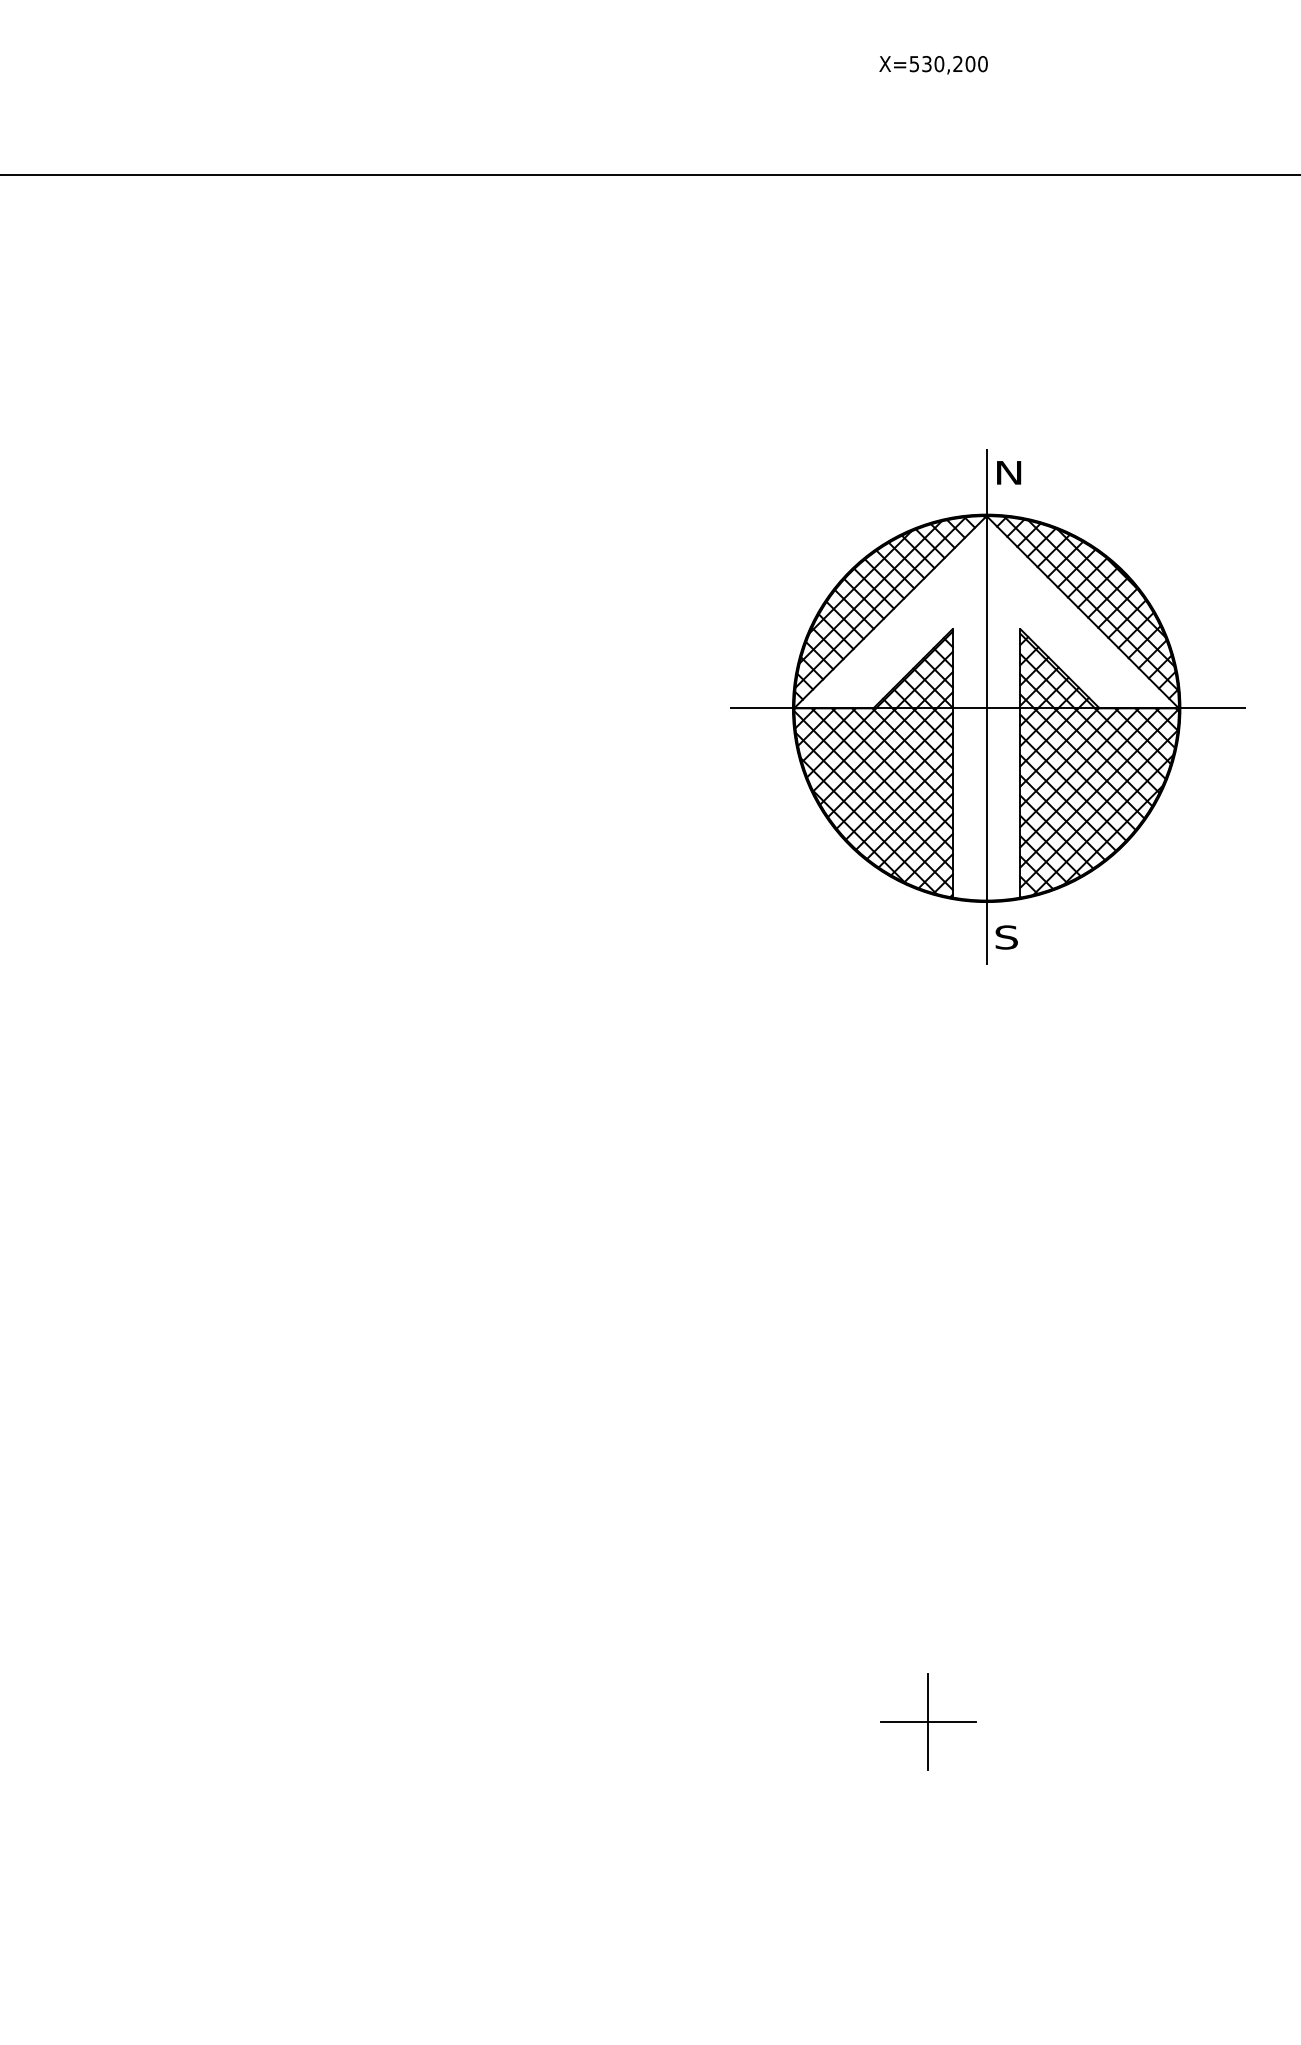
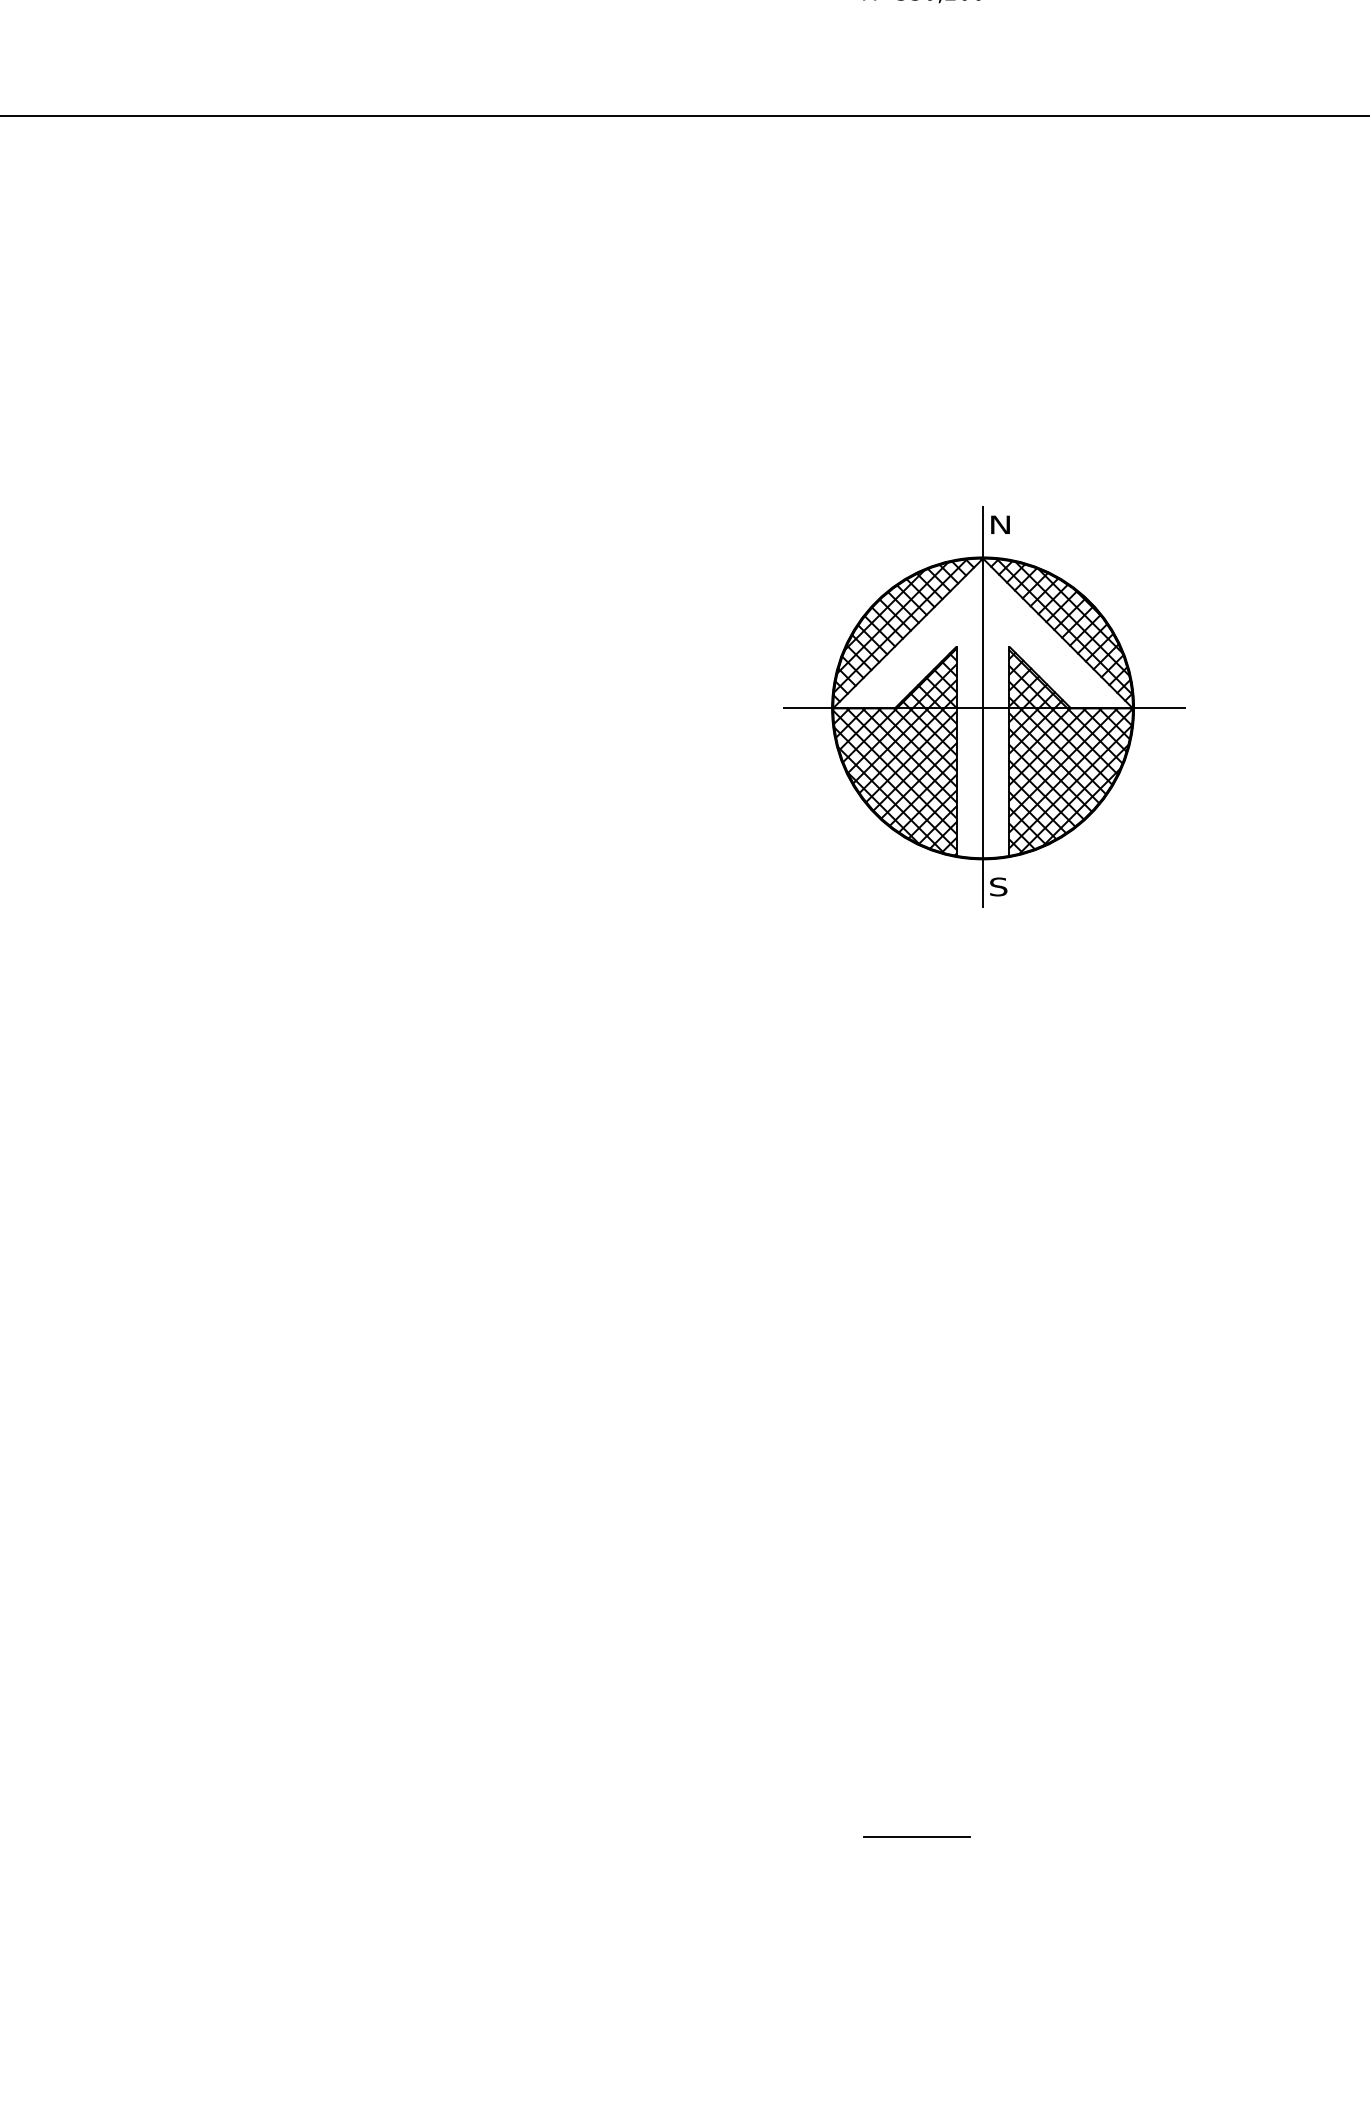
part: (987, 706) -> (983, 706), size x0.7
line: (928, 1721) -> (917, 1836), removed

